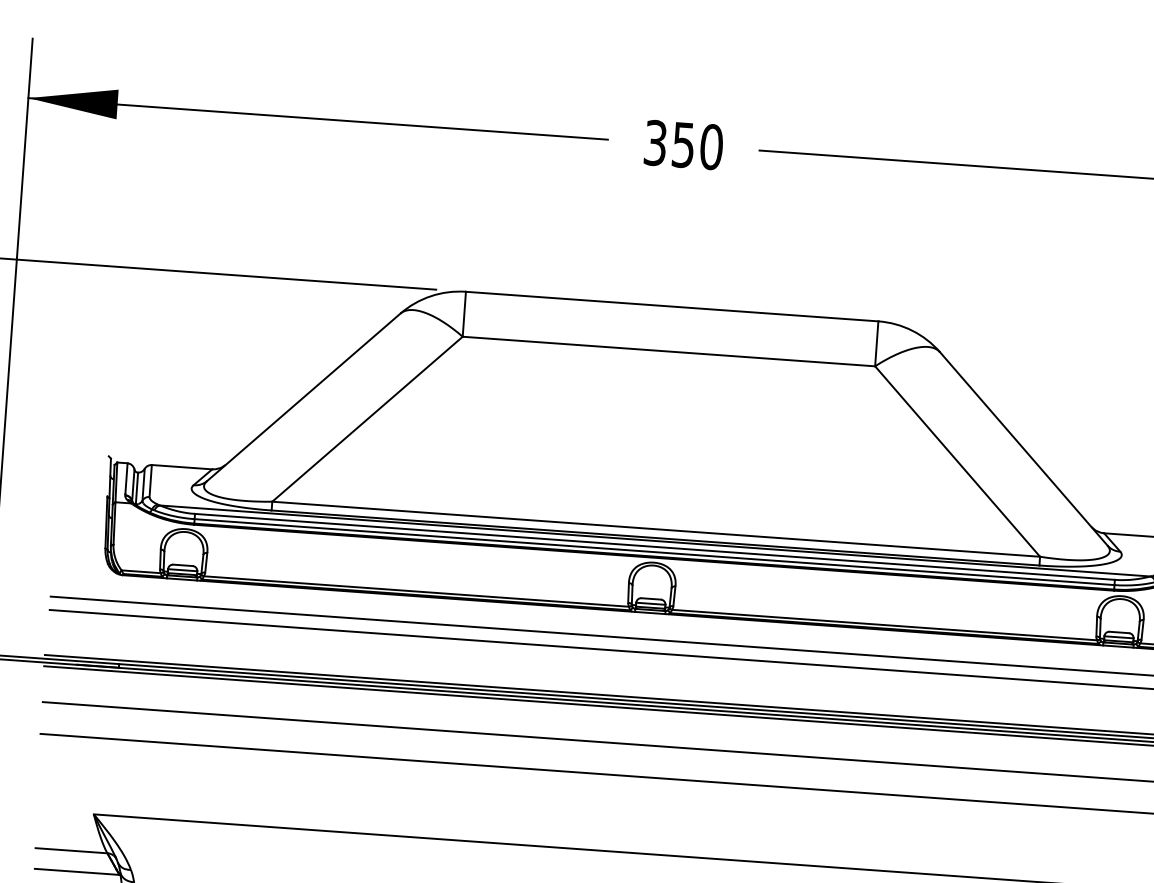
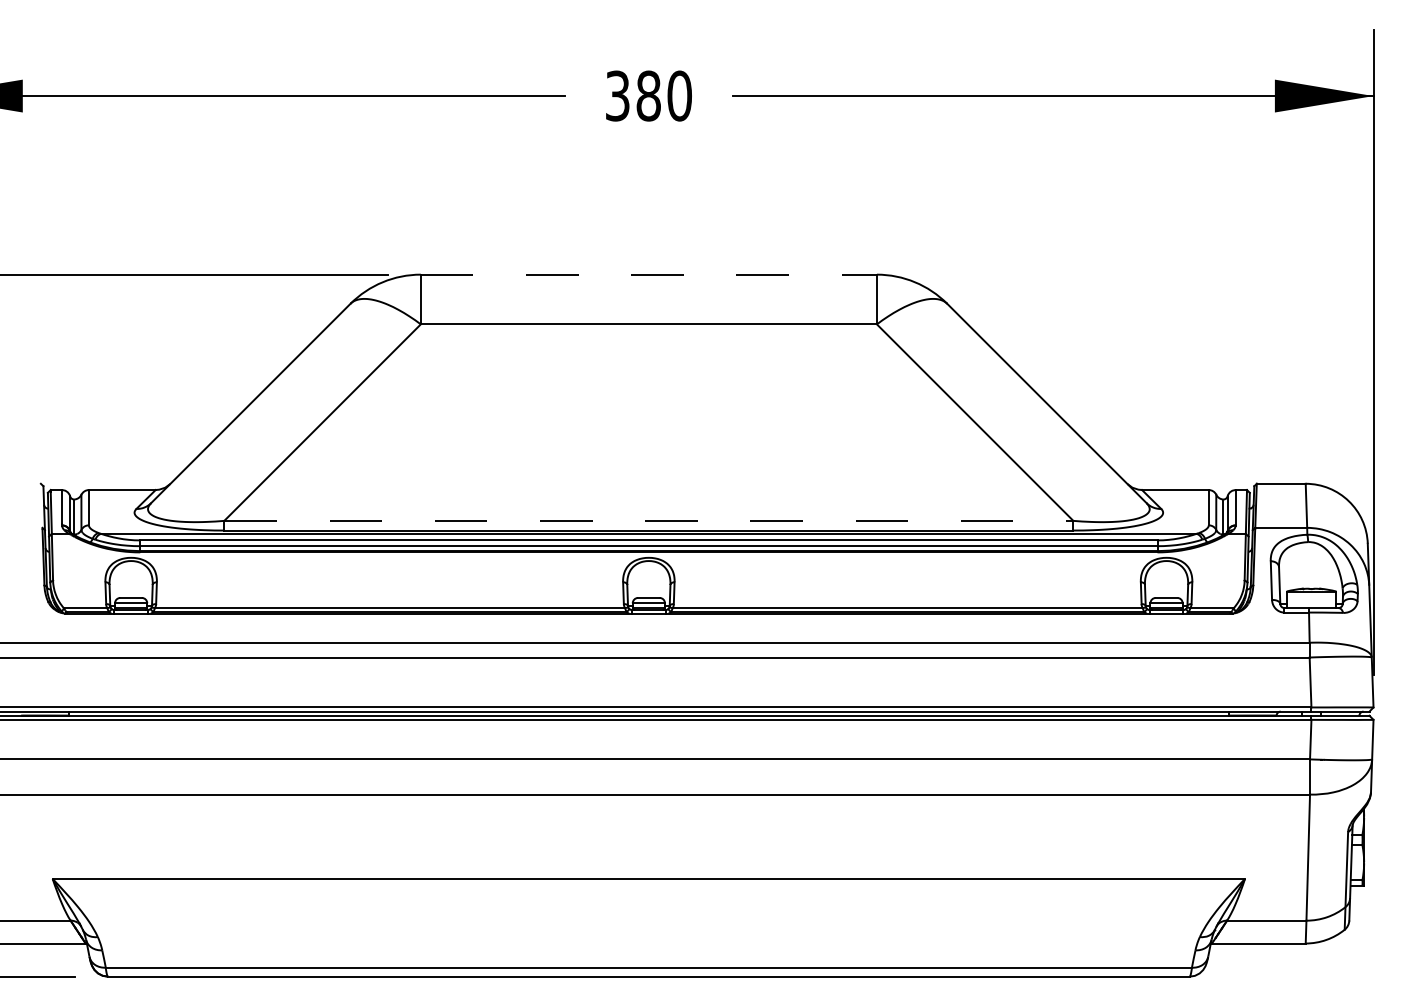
text: (683, 144) -> (648, 95), 350 -> 380
line: (672, 306) -> (649, 274), solid -> dashed
line: (655, 528) -> (648, 520), solid -> dashed

